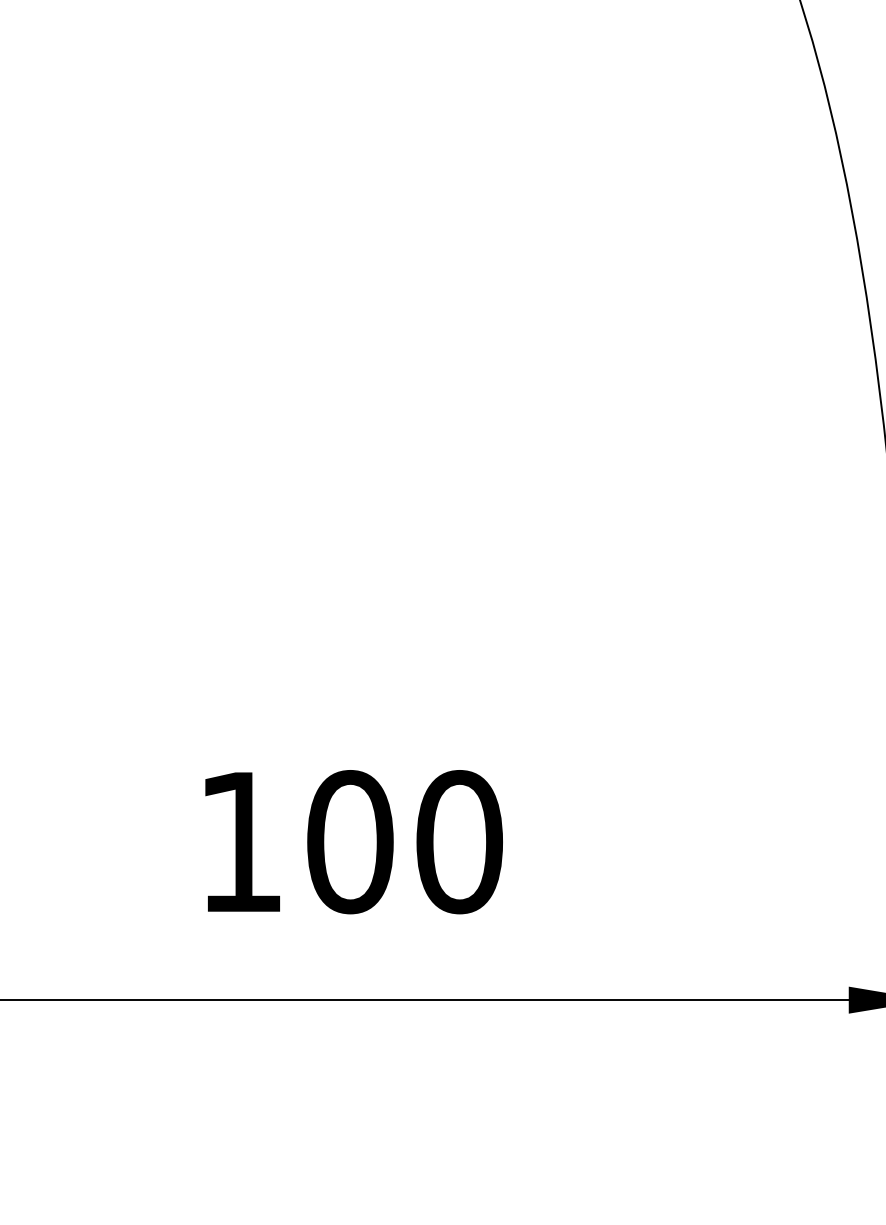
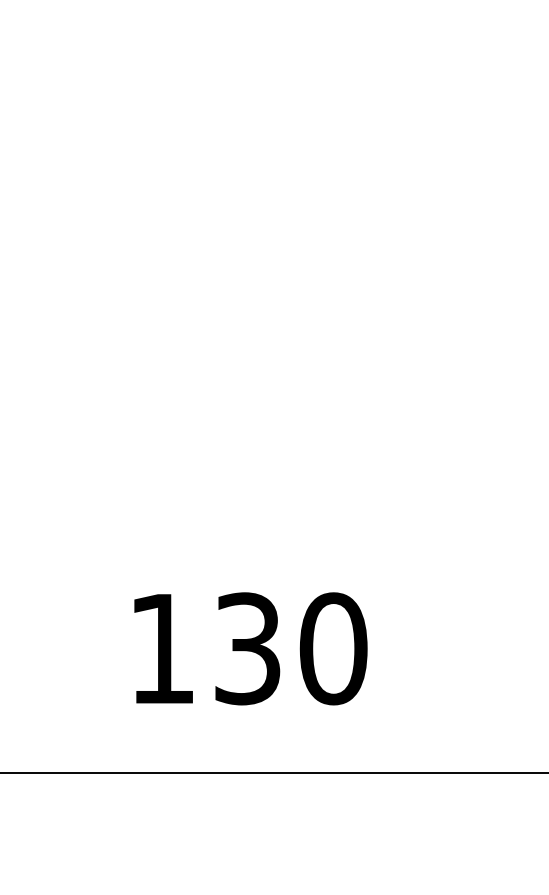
text: (350, 842) -> (248, 649), 100 -> 130

